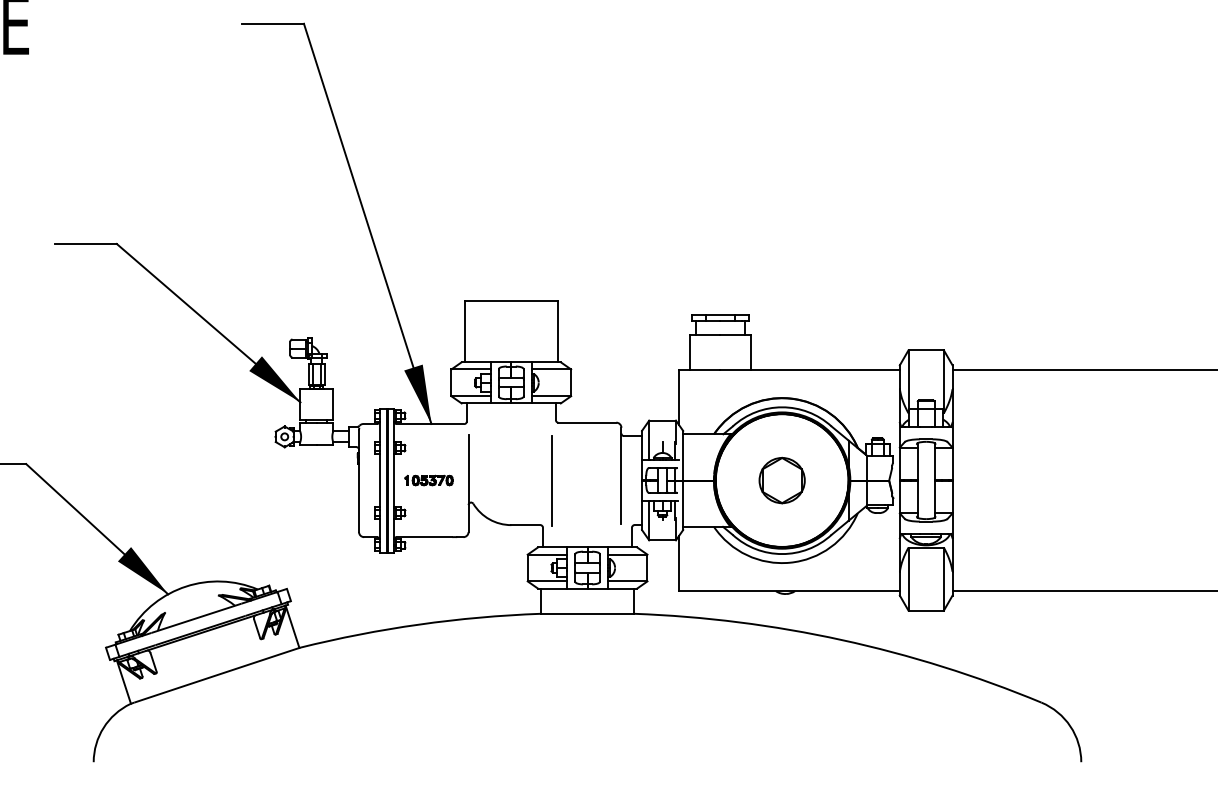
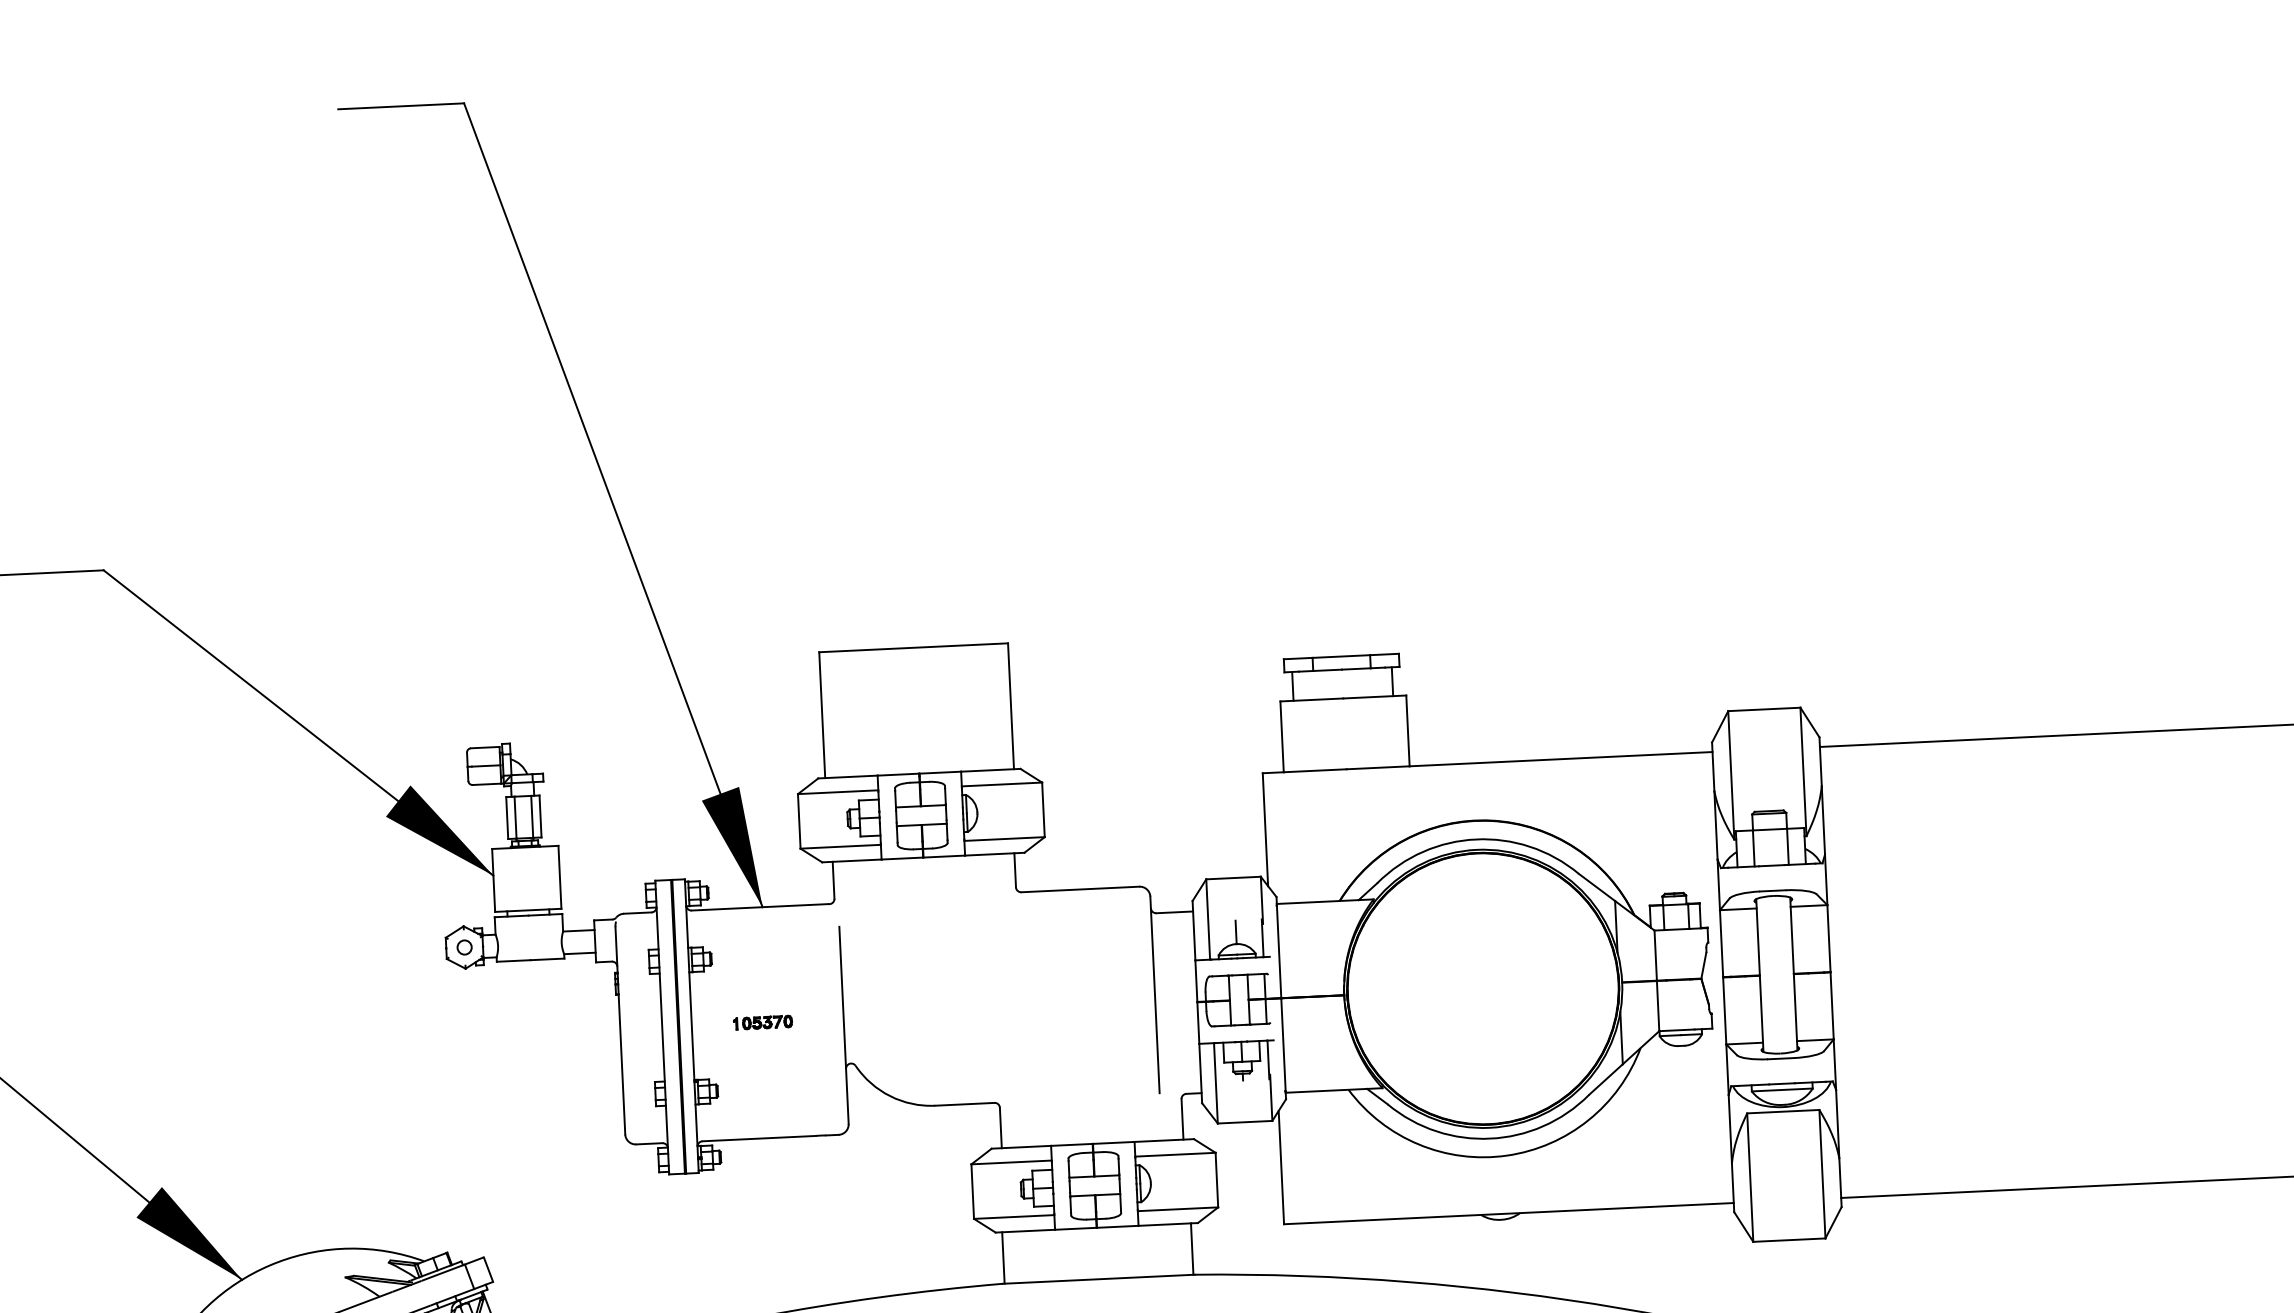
part: (428, 480) -> (761, 1022), size x0.6
line: (551, 480) -> (1012, 1010), removed
part: (781, 480) -> (1481, 988), removed

